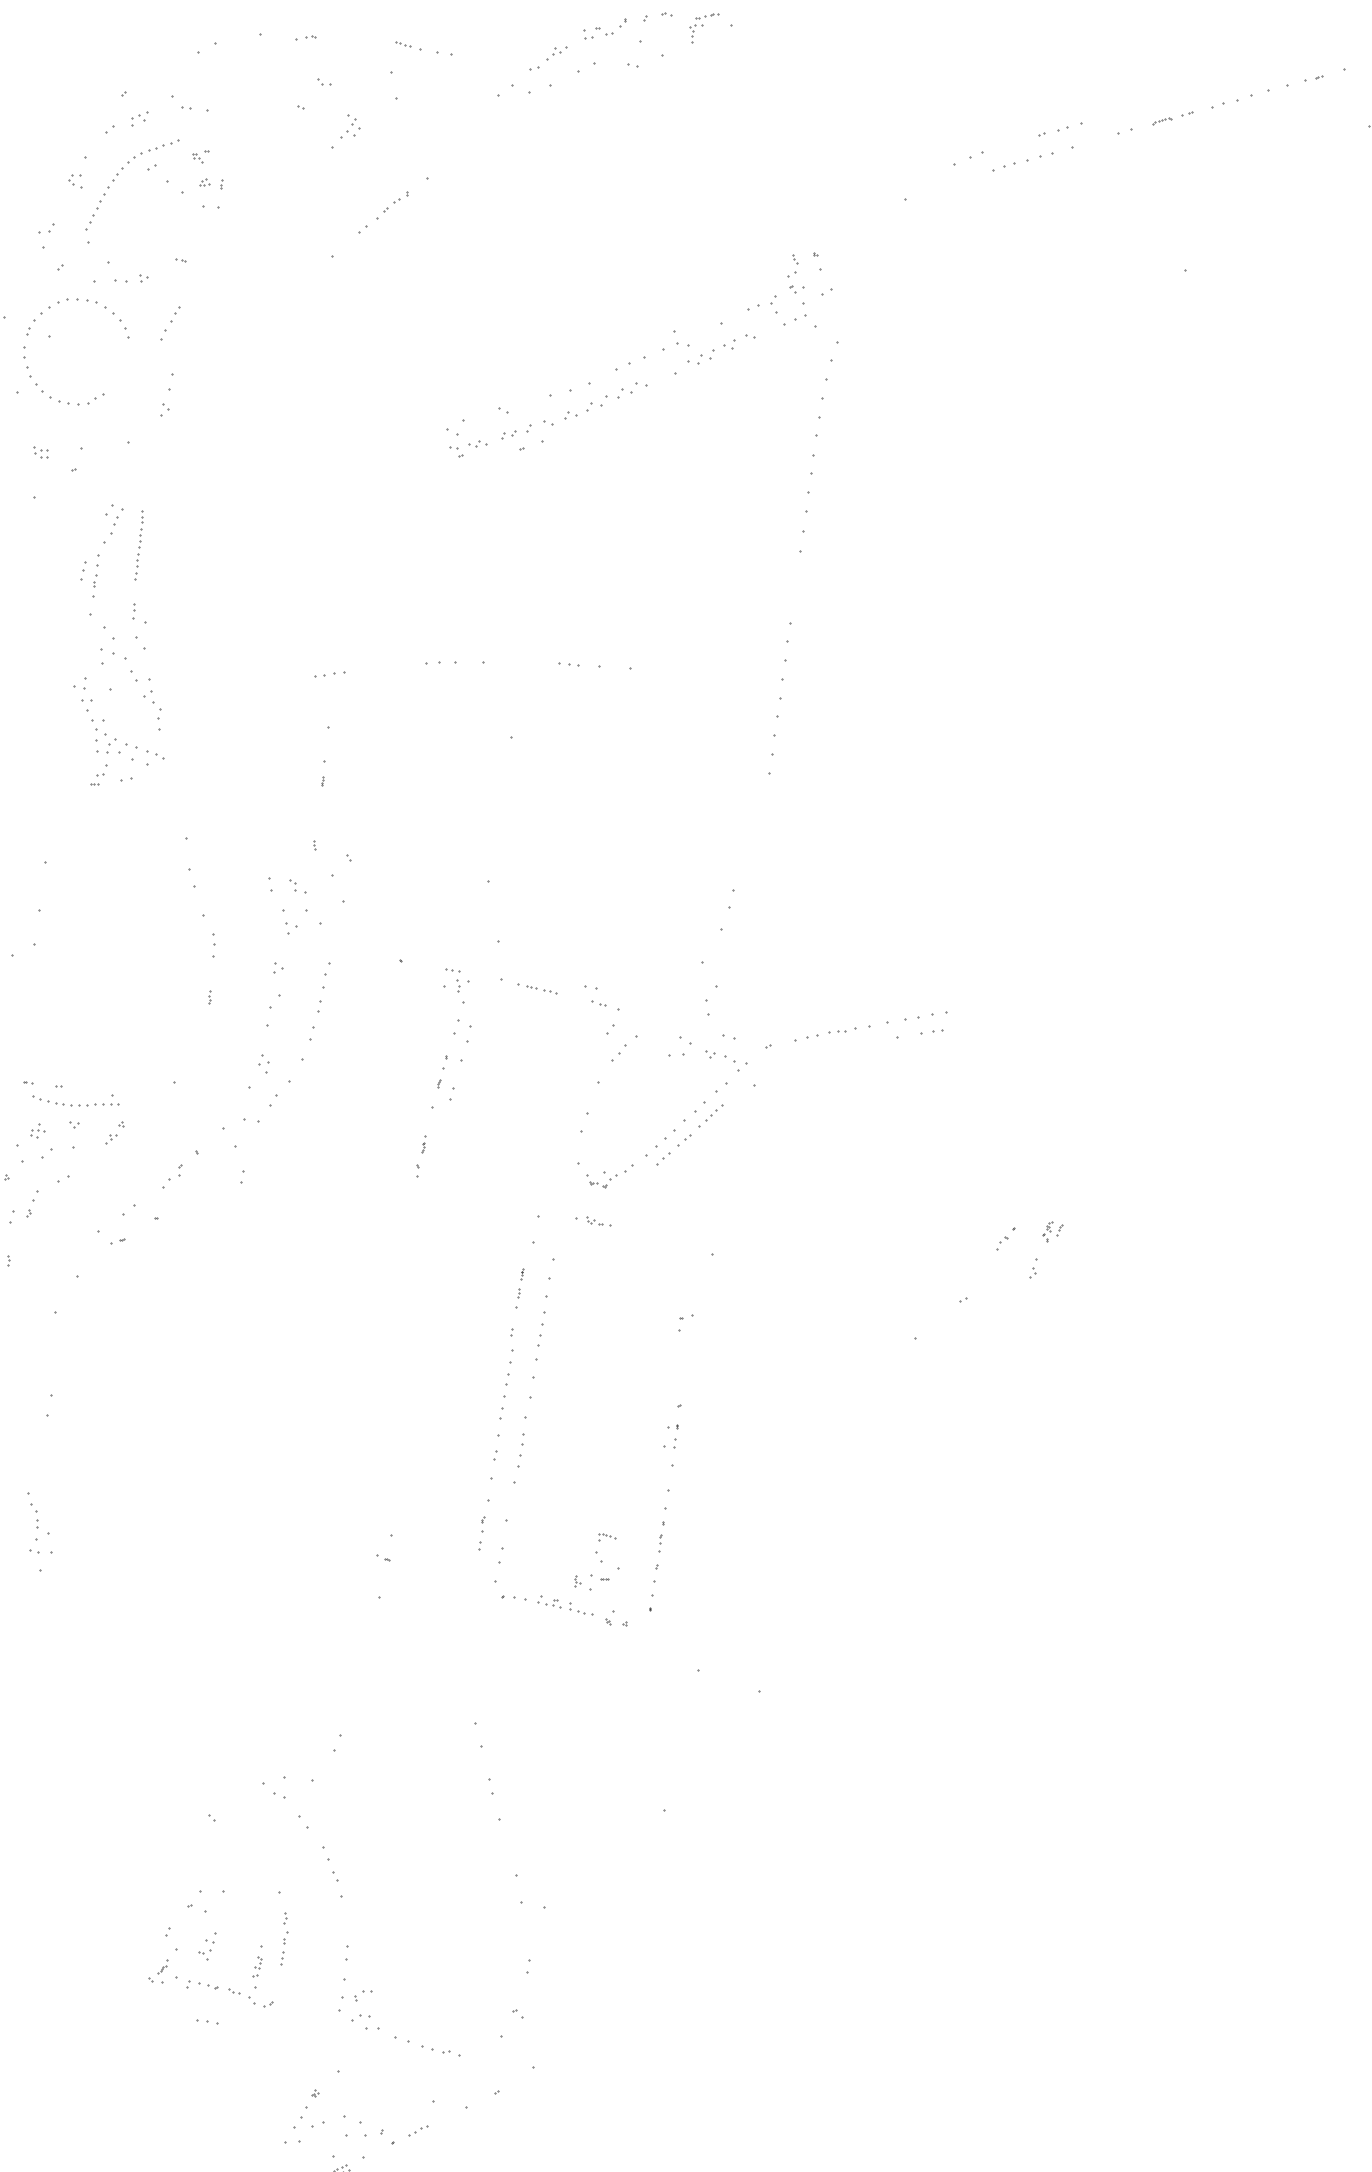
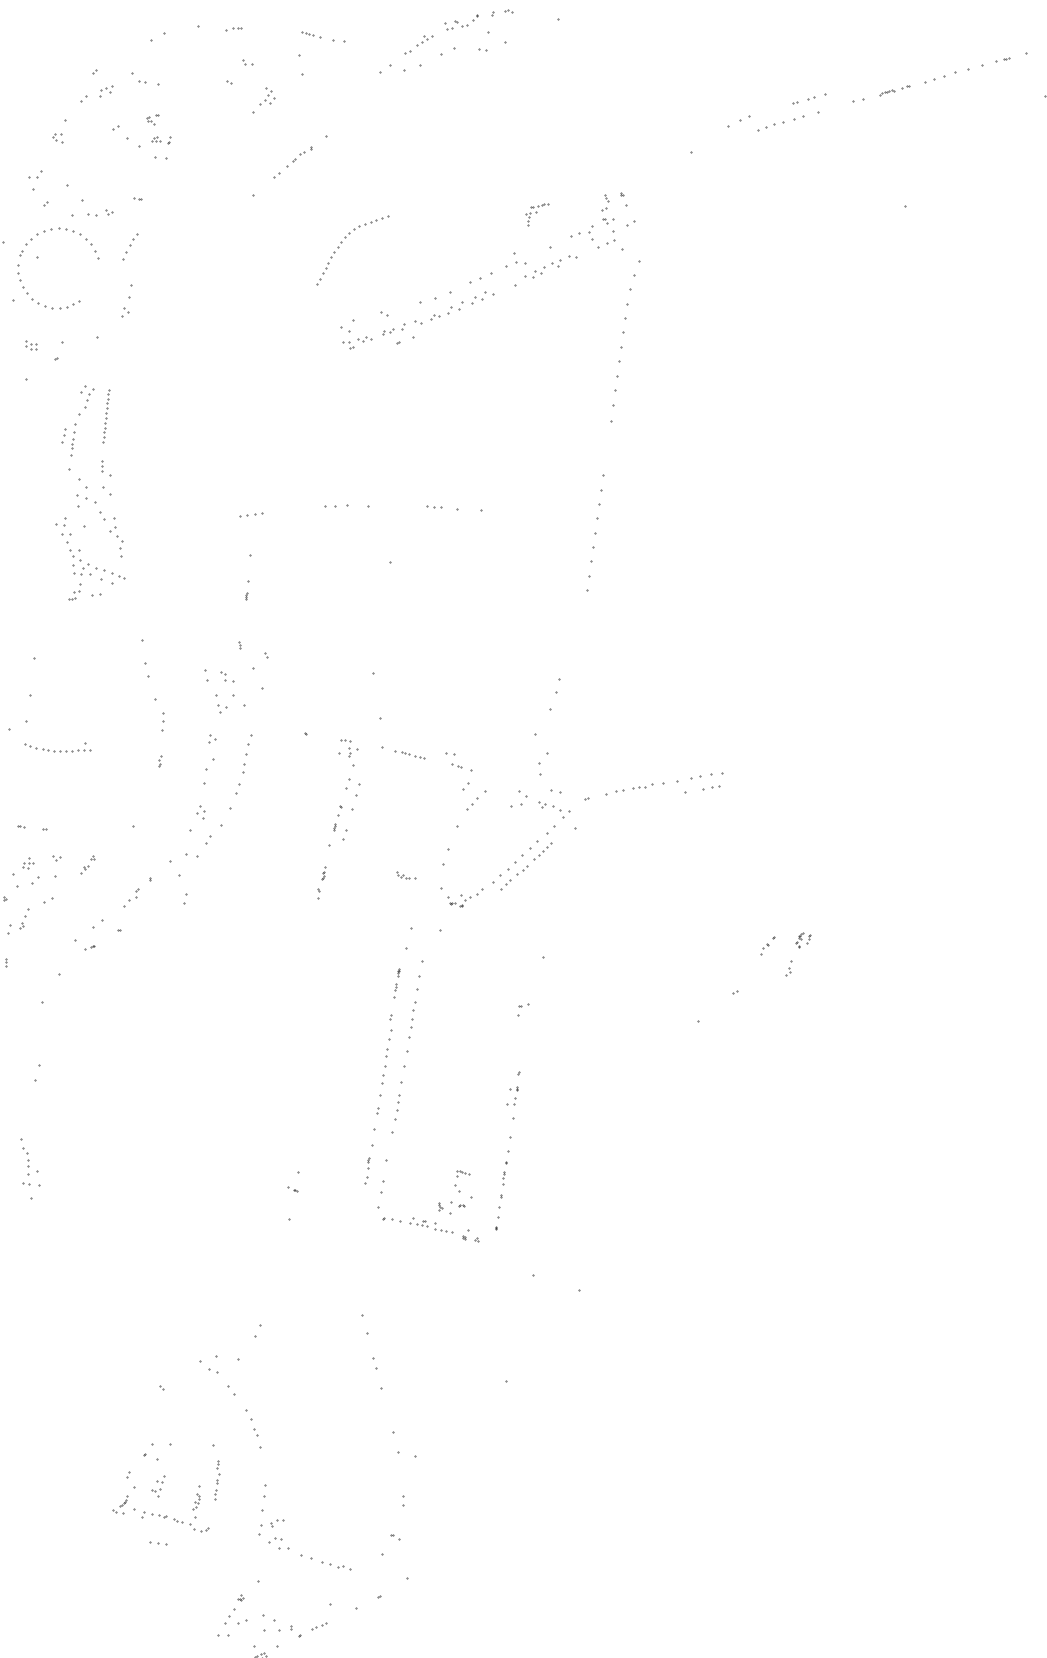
part: (704, 28) -> (537, 214), moved
part: (118, 174) -> (342, 242), moved
part: (75, 1100) -> (57, 747), moved
part: (598, 1221) -> (406, 875), moved

